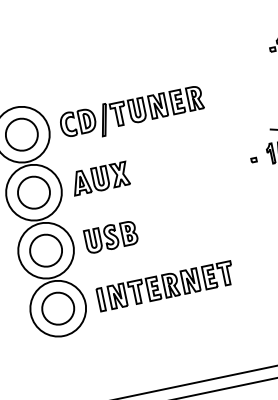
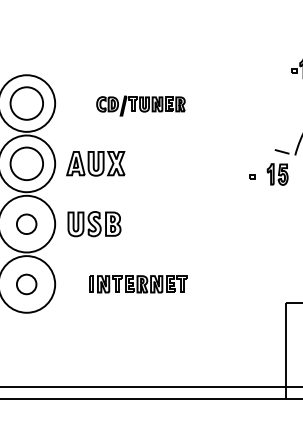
part: (131, 113) -> (140, 105), size x0.6
part: (45, 251) -> (26, 224), size x0.6
part: (165, 285) -> (138, 283), size x0.7
part: (57, 308) -> (26, 284), size x0.6

